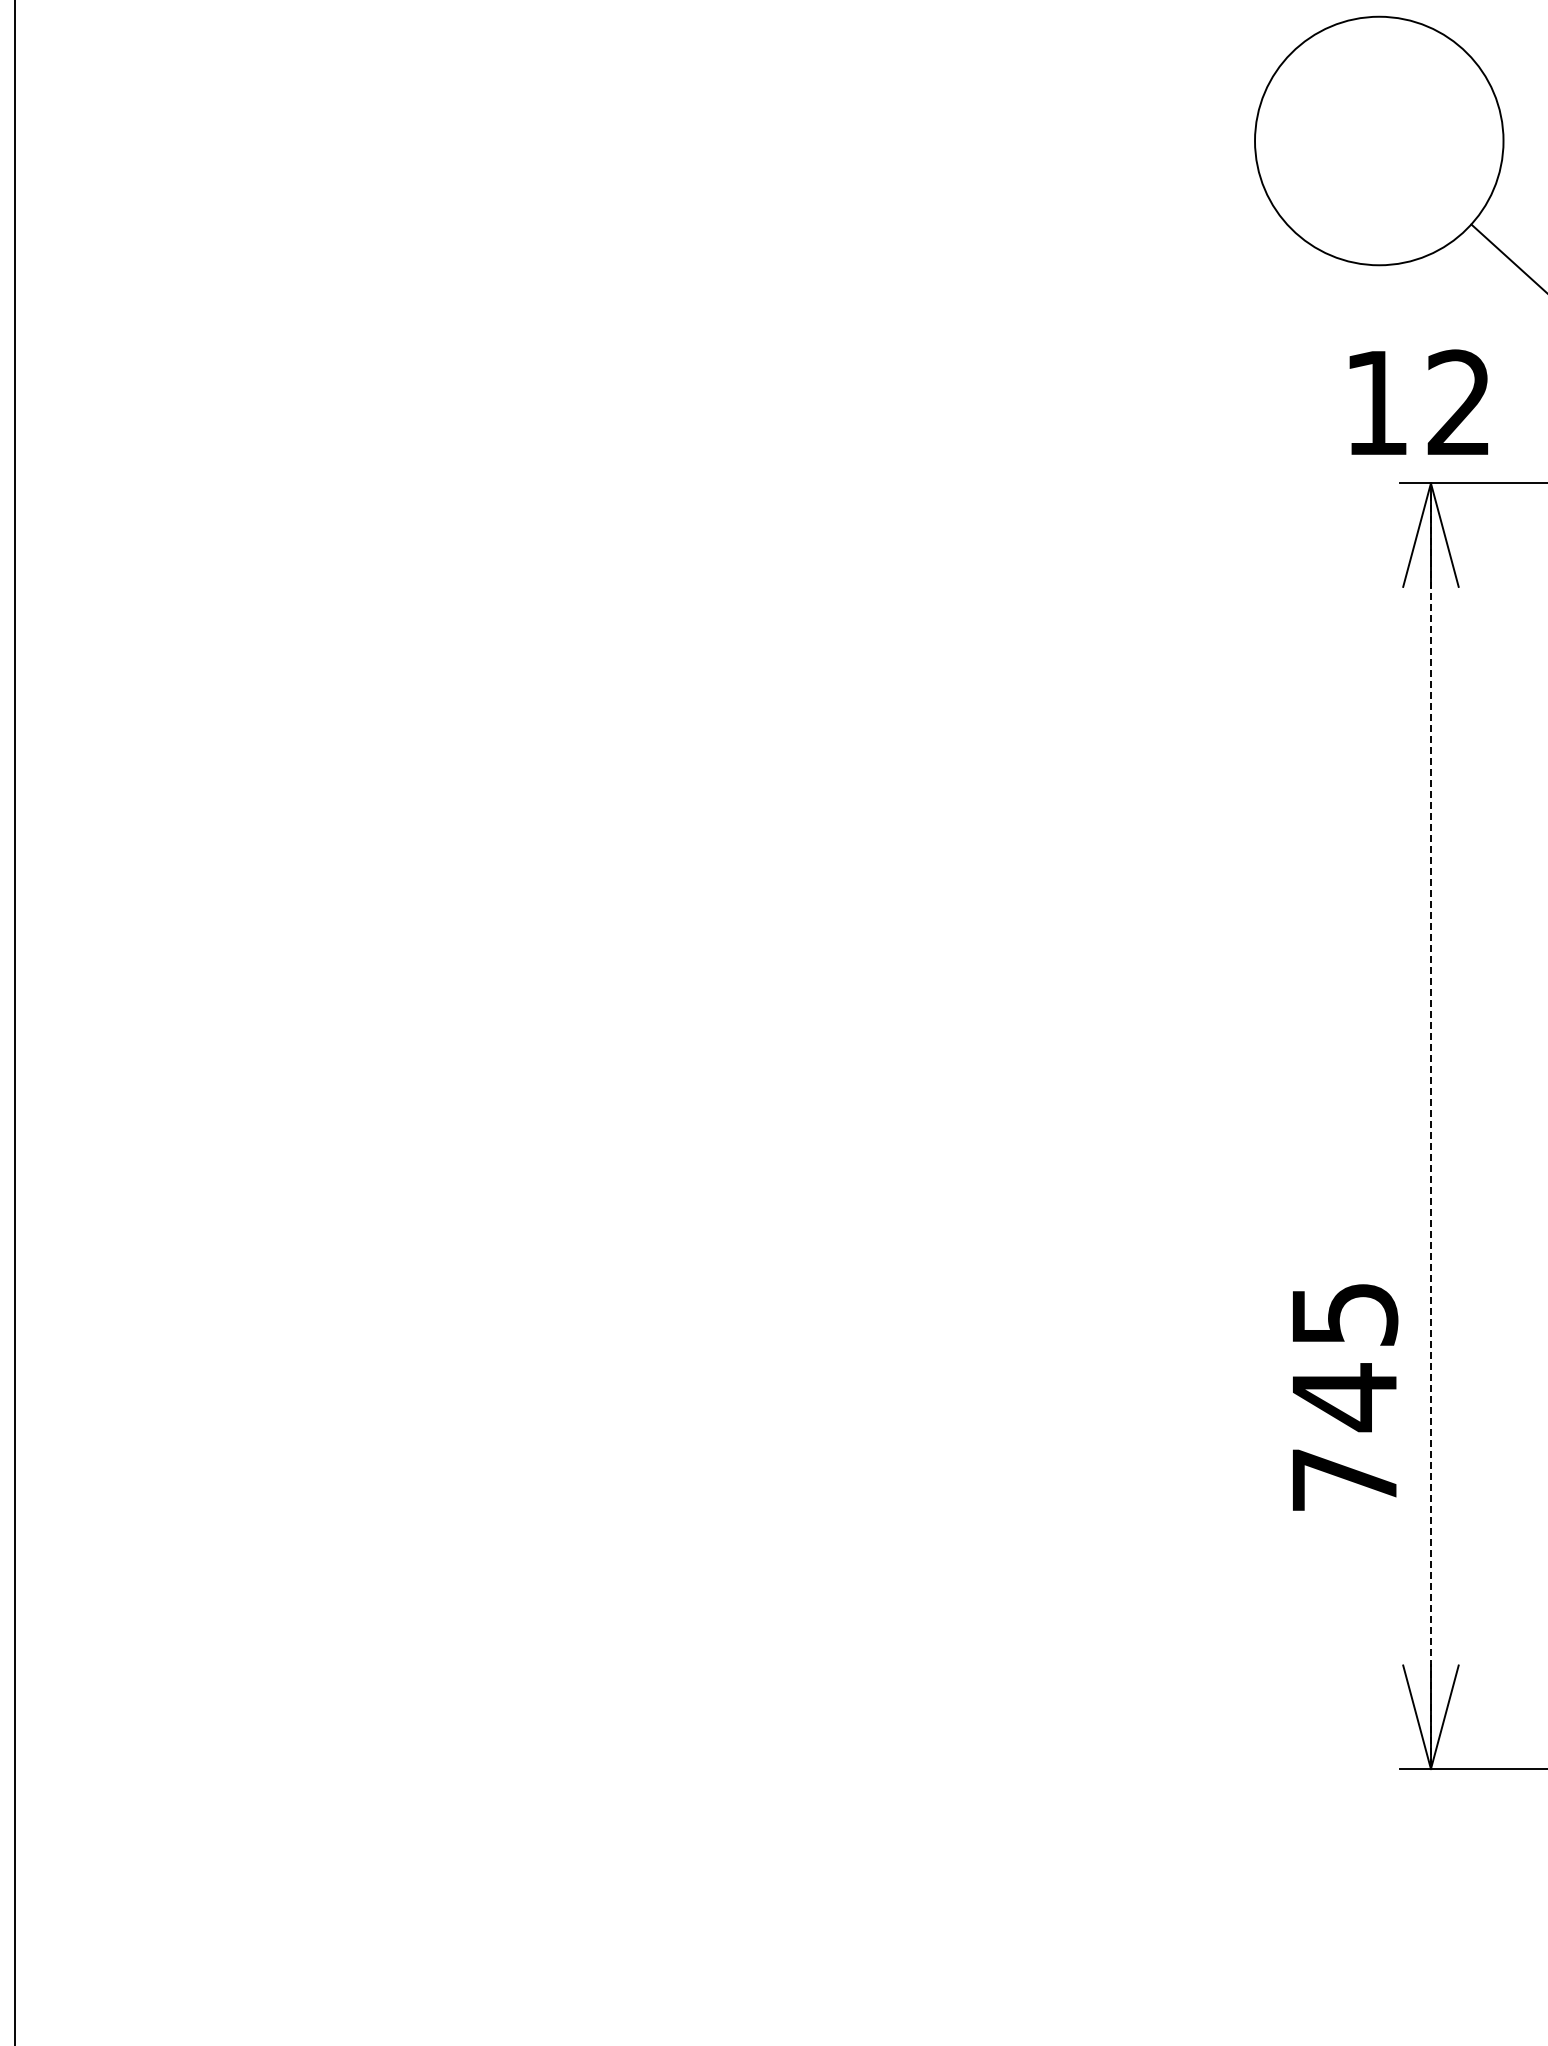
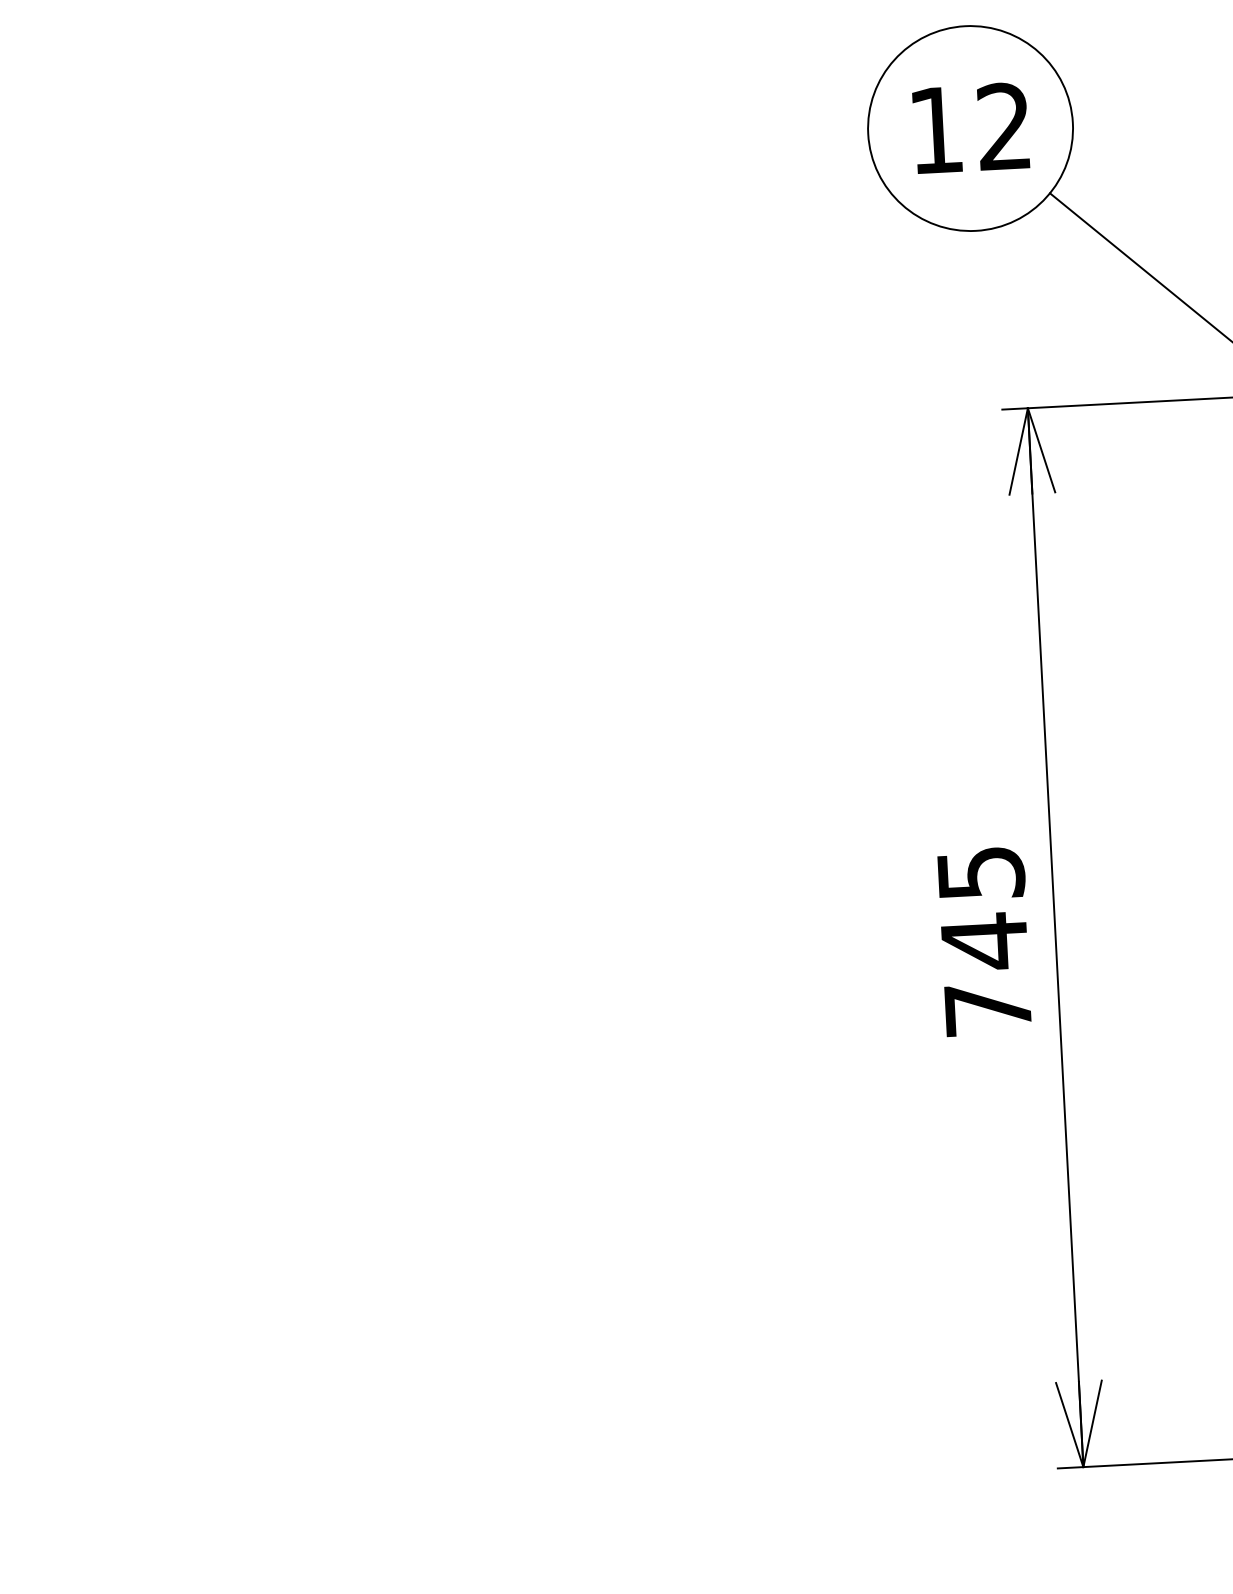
text: (1418, 401) -> (970, 127), moved
line: (1430, 1126) -> (1055, 937), dashed -> solid
text: (1345, 1397) -> (985, 941), moved

